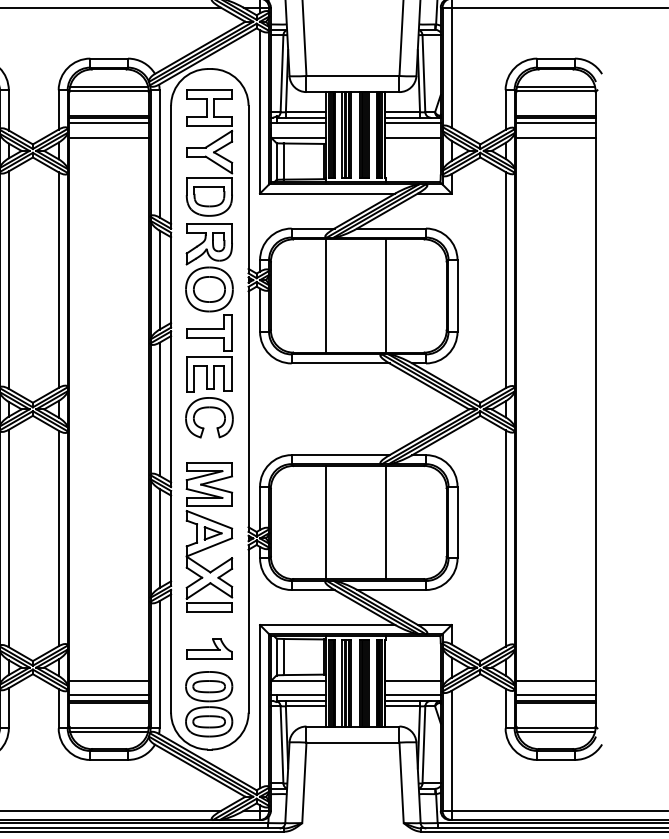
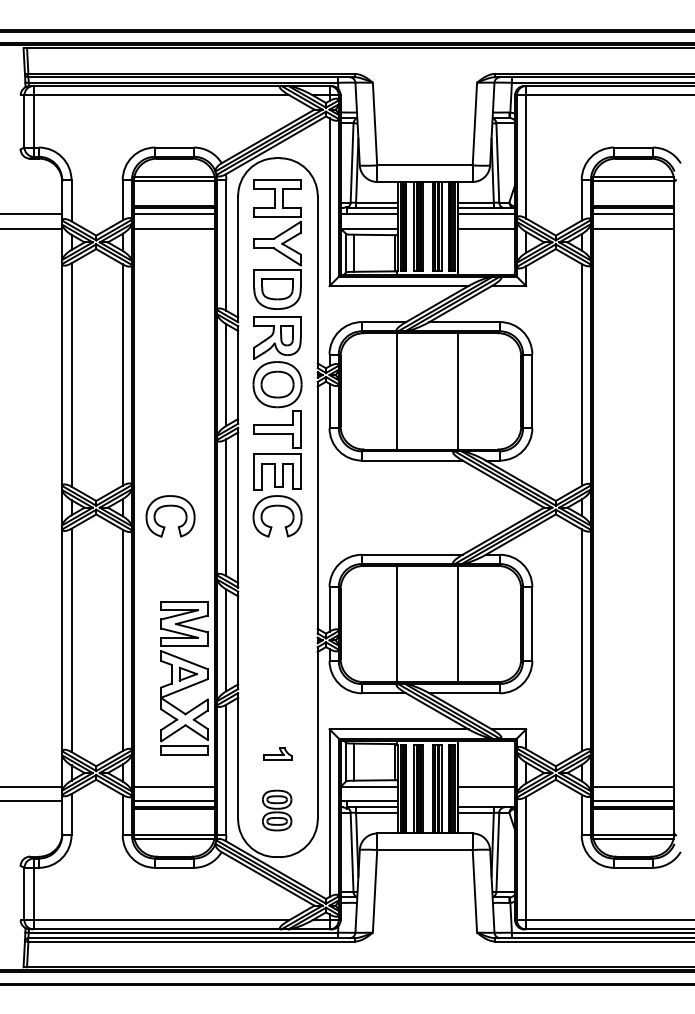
part: (105, 408) -> (170, 506), added
part: (209, 537) -> (184, 678), moved
part: (209, 648) -> (277, 753), size x0.6
line: (412, 695) -> (486, 801), removed
part: (208, 704) -> (276, 810), size x0.6

